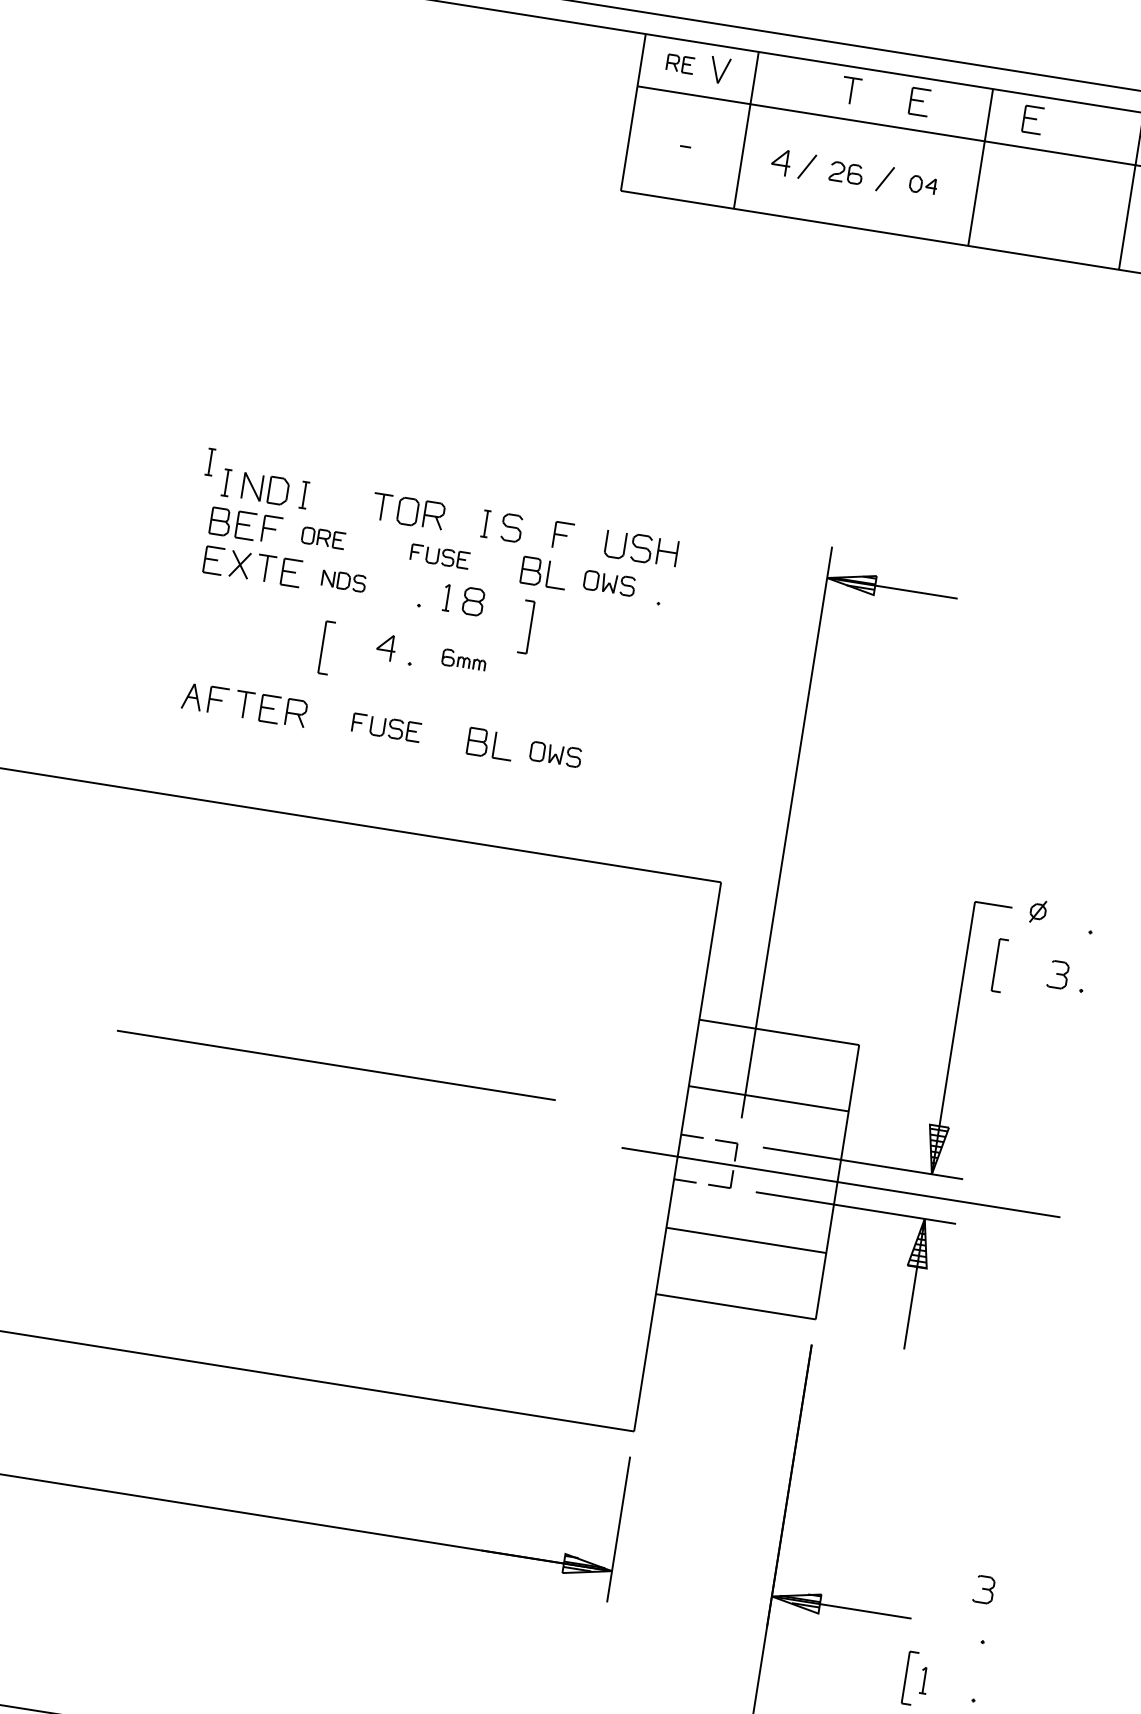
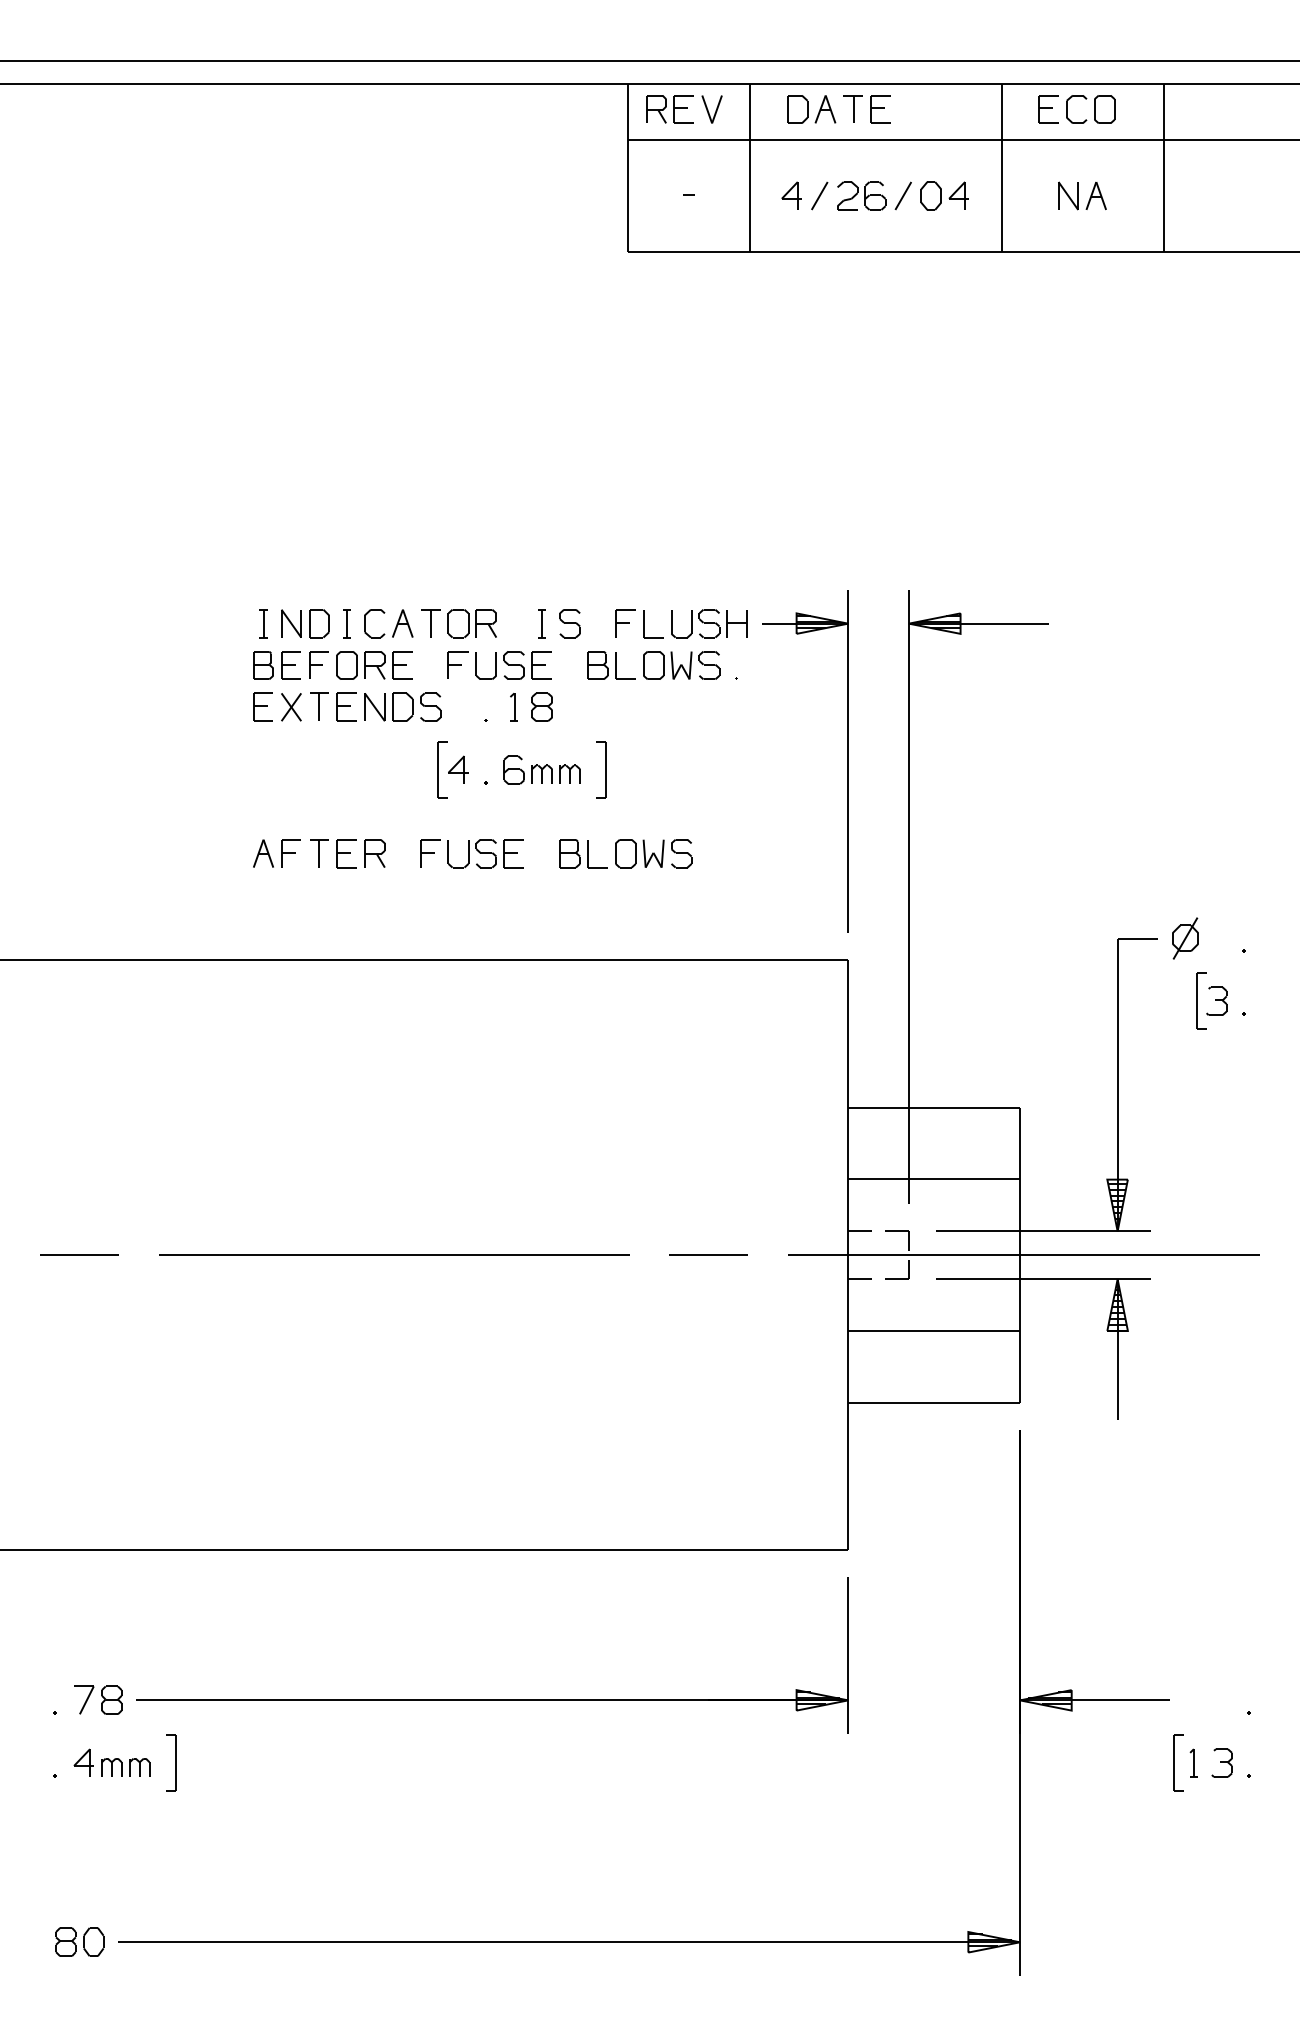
part: (680, 64) -> (669, 109), size x1.67
part: (812, 85) -> (811, 109), added
part: (919, 102) -> (880, 109), moved
part: (1071, 126) -> (1090, 109), added
part: (846, 172) -> (861, 195), size x1.43
part: (923, 184) -> (944, 195), size x1.67
part: (1051, 205) -> (1082, 195), added
part: (209, 461) -> (242, 604), removed
part: (348, 504) -> (395, 626), added
part: (323, 538) -> (374, 665), size x1.67
part: (580, 539) -> (644, 624), added
part: (439, 556) -> (499, 665), size x1.67
part: (343, 580) -> (402, 706), size x1.67
part: (609, 583) -> (681, 665), size x1.43
part: (526, 626) -> (601, 769), moved
part: (326, 647) -> (442, 769), moved
part: (463, 659) -> (541, 769), size x1.67
part: (749, 697) -> (847, 761), added
part: (386, 727) -> (471, 853), size x1.43
part: (555, 754) -> (653, 853), size x1.43
part: (1038, 911) -> (1185, 938), size x1.67
part: (1000, 964) -> (1201, 1000), moved
line: (336, 1064) -> (394, 1254), moved
line: (547, 1135) -> (708, 1254), added
part: (983, 1589) -> (1221, 1762), moved

